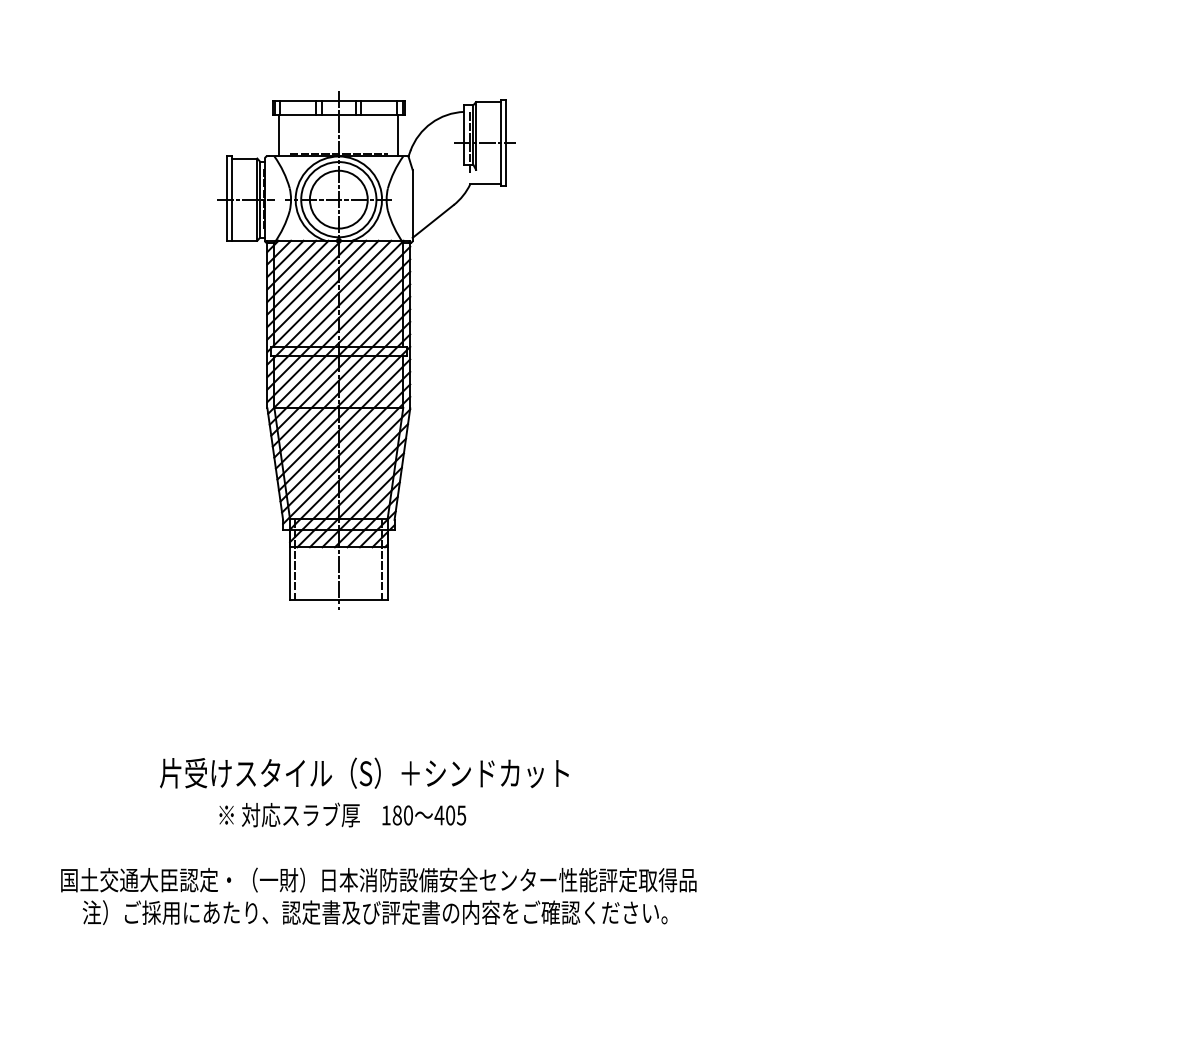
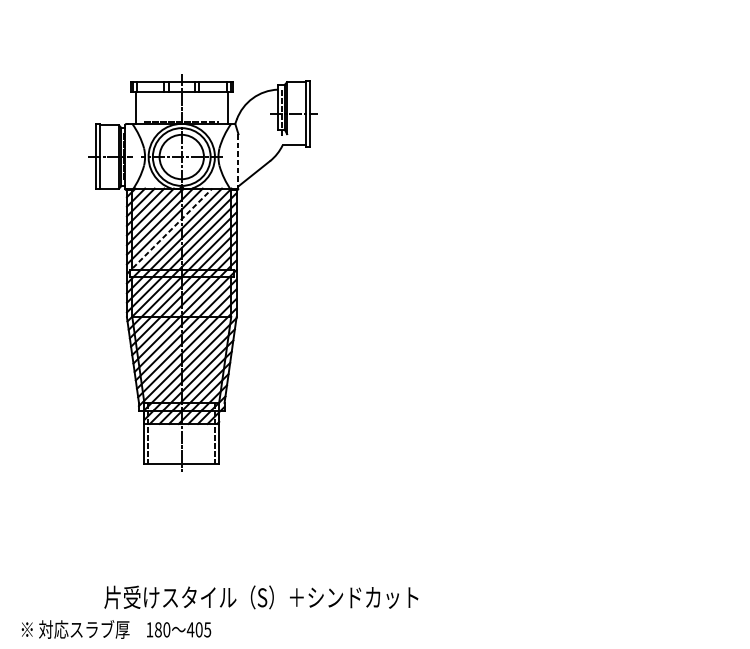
line: (412, 205) -> (238, 161), solid -> dashed
line: (323, 296) -> (169, 231), solid -> dashed
text: (364, 772) -> (261, 596), moved
text: (342, 814) -> (116, 629), moved

